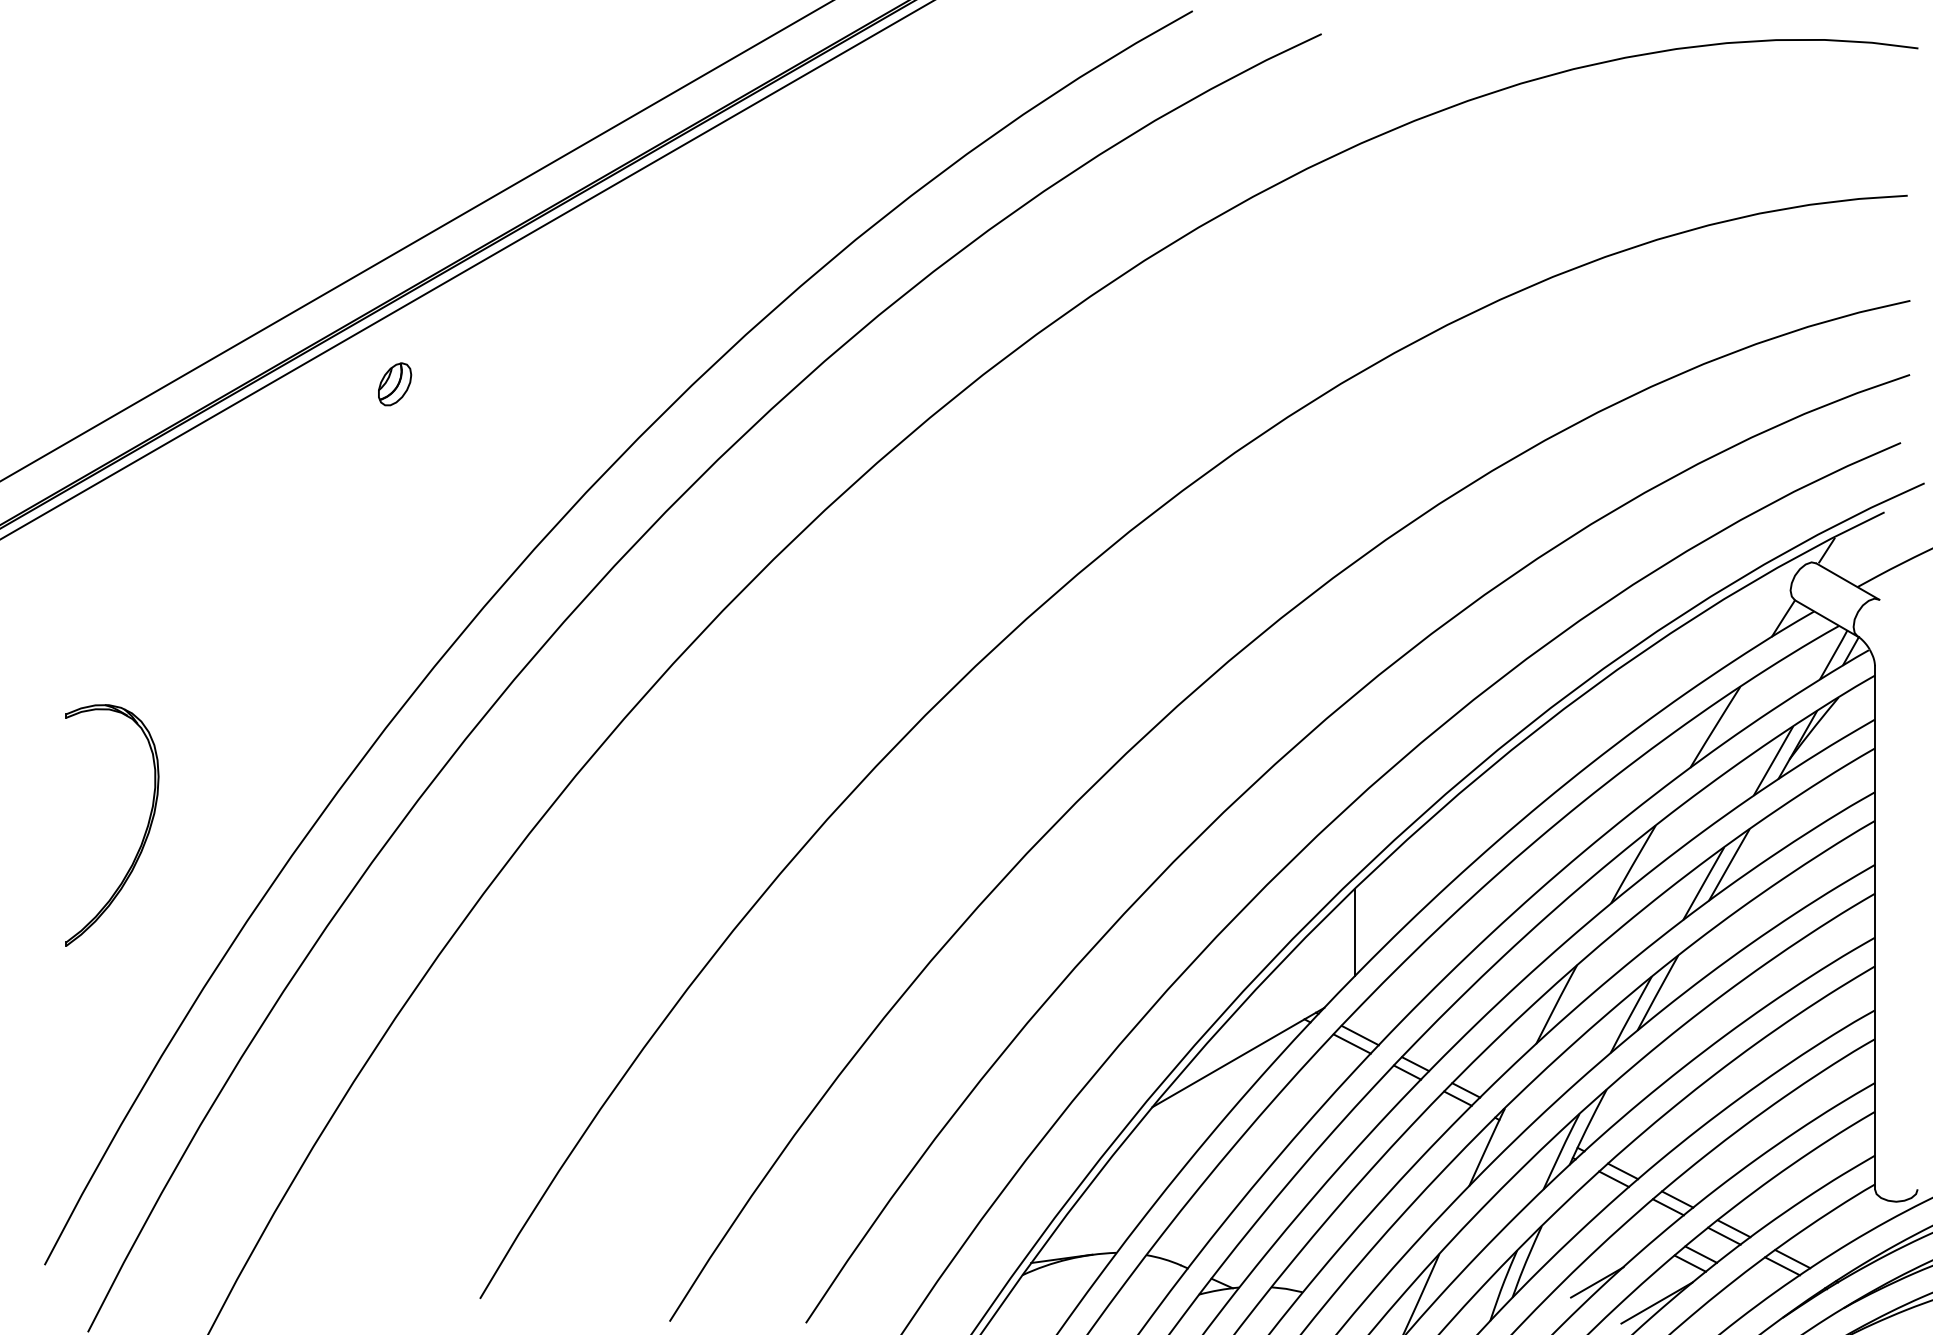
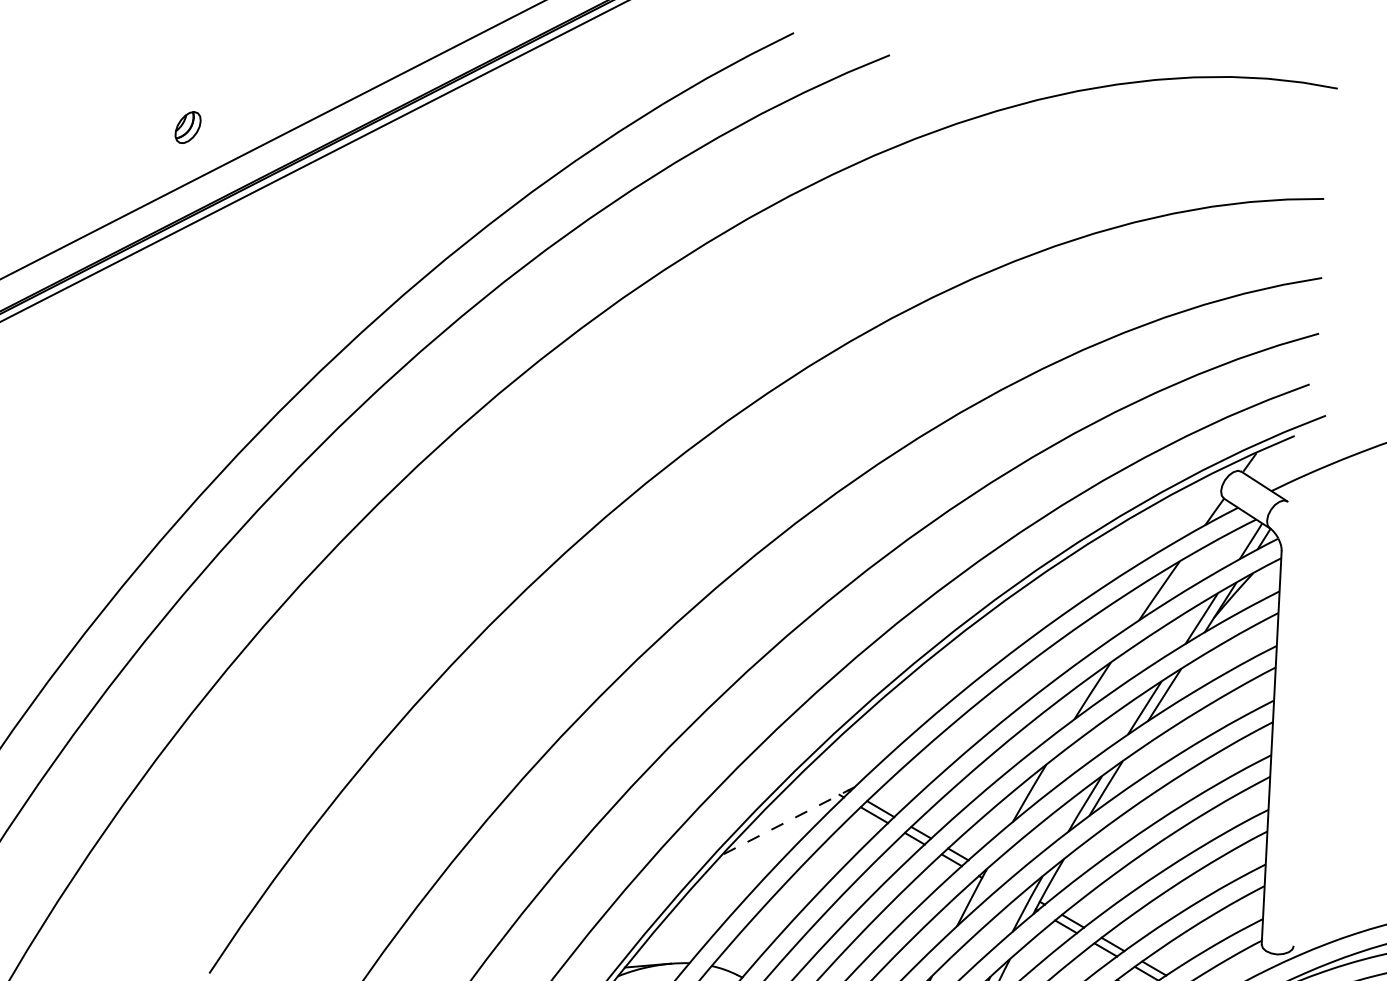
part: (395, 384) -> (188, 127), moved
line: (1355, 932) -> (881, 731), removed
line: (1237, 1057) -> (787, 820), solid -> dashed

